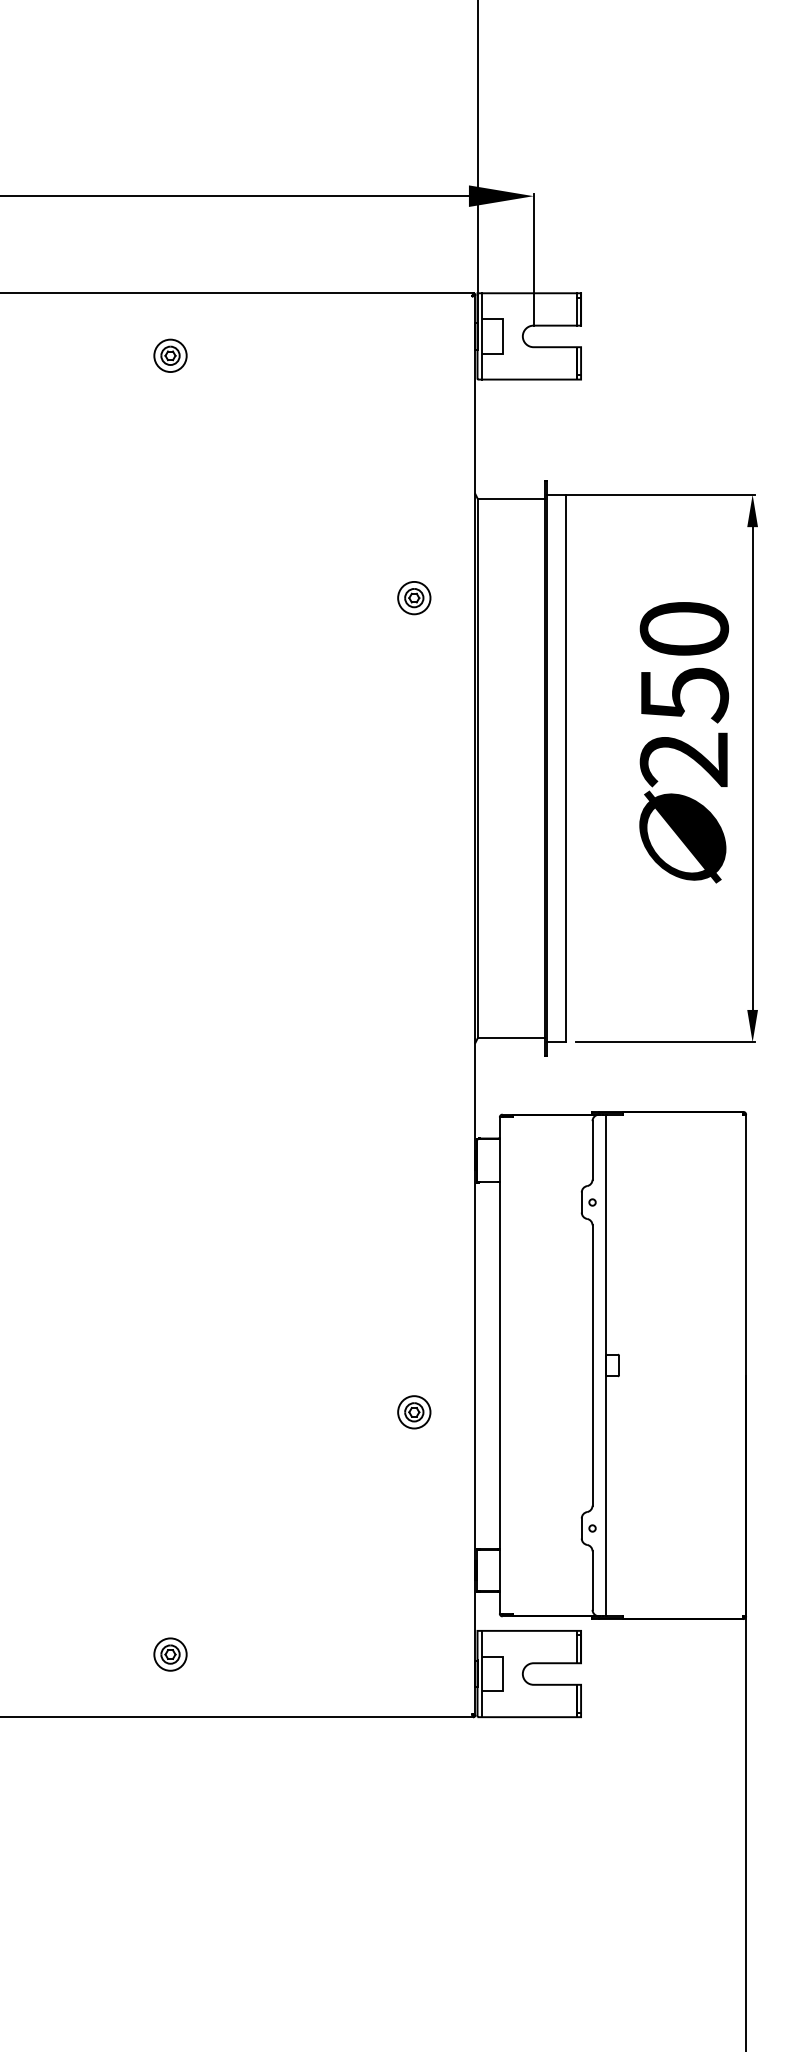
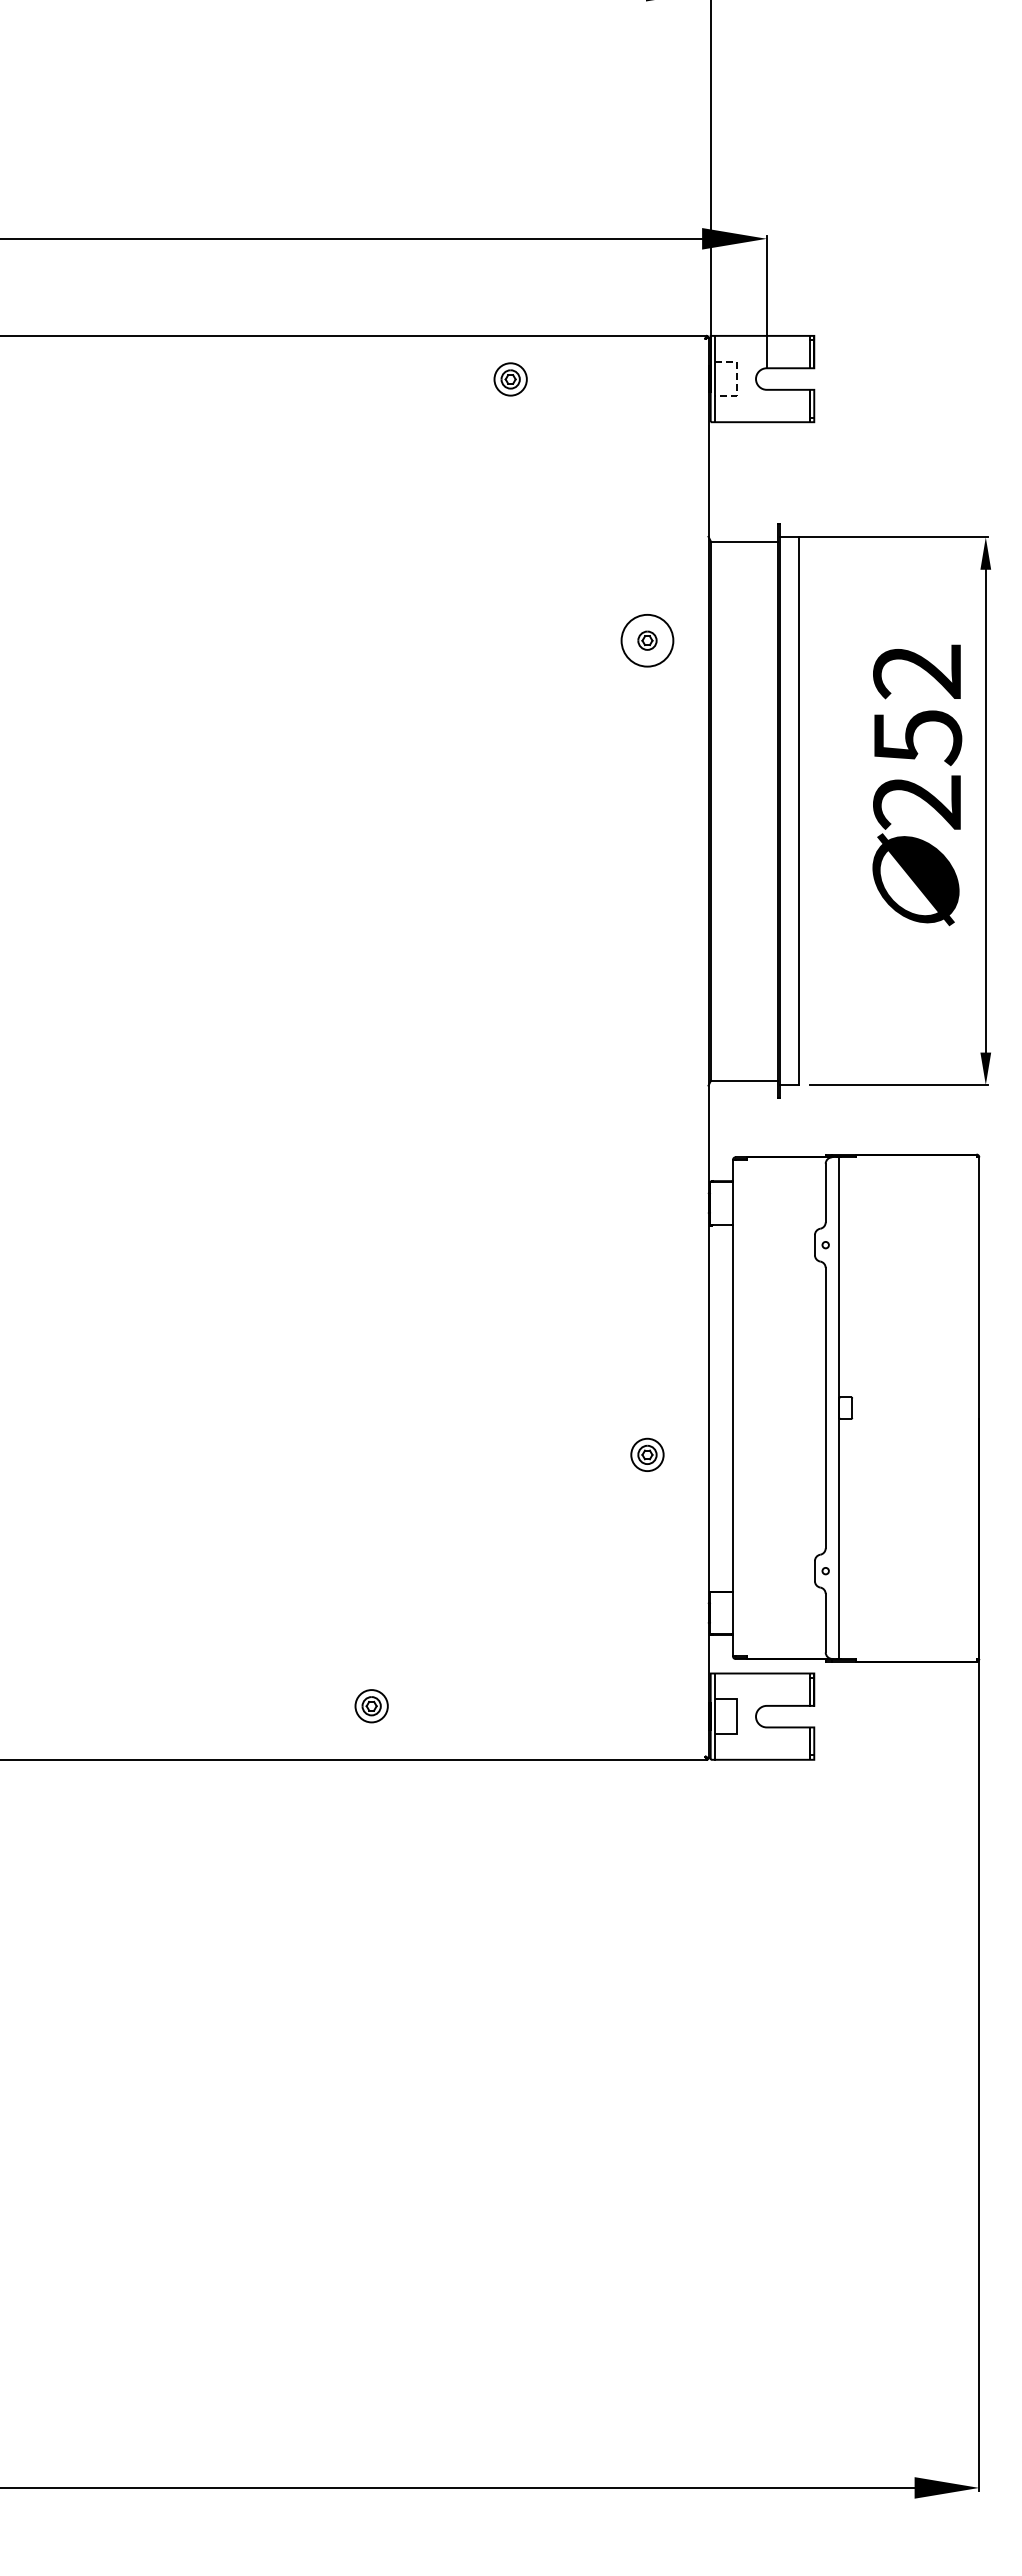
line: (503, 336) -> (736, 379), solid -> dashed
part: (170, 355) -> (510, 379), moved
circle: (414, 597) -> (647, 640), size x1.6
text: (684, 628) -> (917, 671), 250 -> 252
part: (170, 1654) -> (371, 1706), moved

